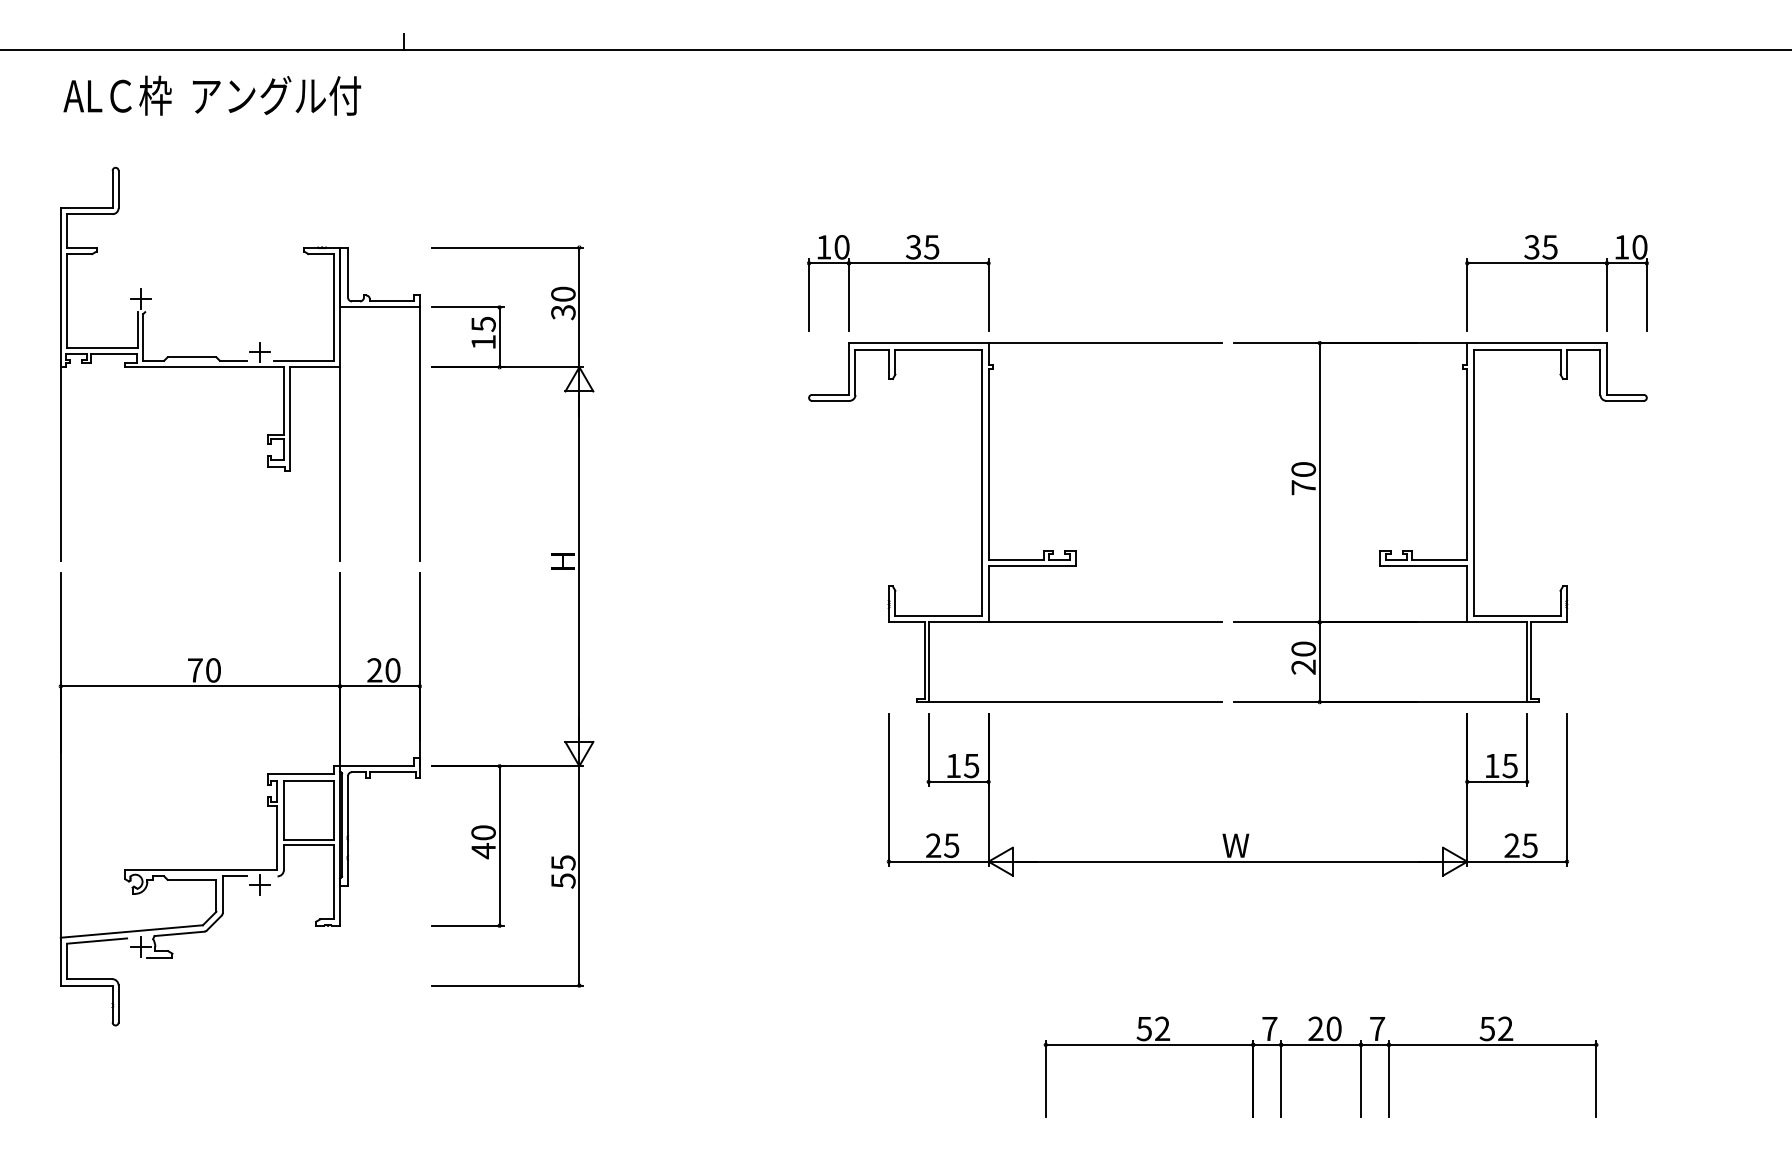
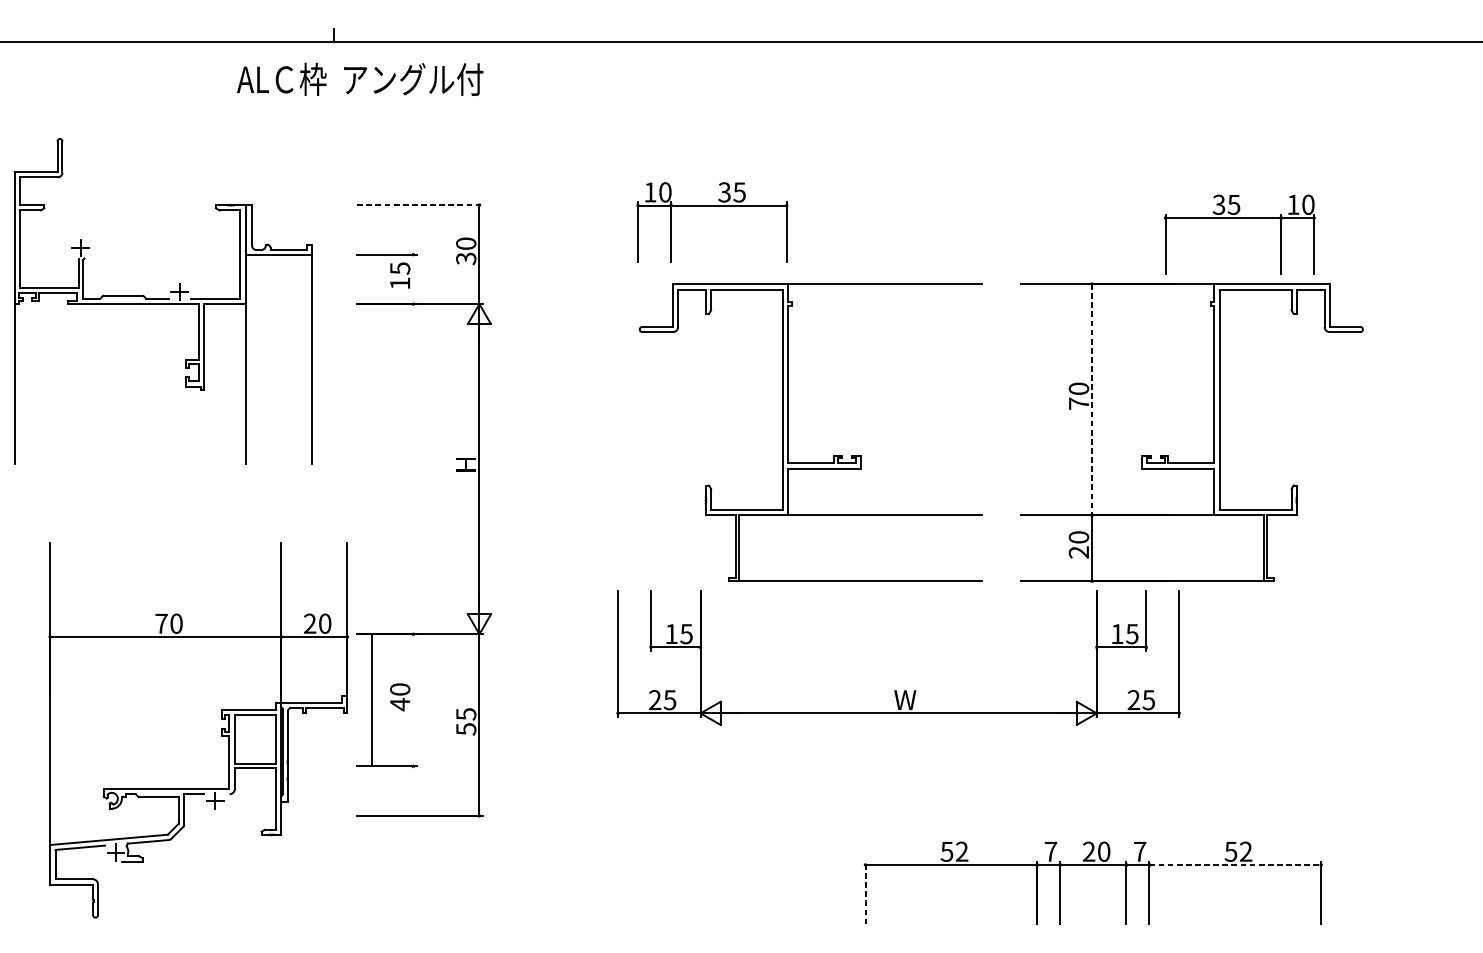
text: (212, 95) -> (360, 79), moved
line: (507, 247) -> (419, 205), solid -> dashed
part: (898, 263) -> (712, 205), moved
part: (1556, 263) -> (1239, 218), moved
line: (499, 337) -> (413, 279), removed
part: (240, 363) -> (163, 301), moved
line: (1319, 482) -> (1092, 399), solid -> dashed
part: (989, 522) -> (789, 432), moved
part: (239, 799) -> (198, 730), moved
part: (1225, 833) -> (896, 690), moved
line: (499, 845) -> (371, 699), moved
line: (1492, 1044) -> (1235, 864), solid -> dashed
line: (1045, 1078) -> (865, 892), solid -> dashed

